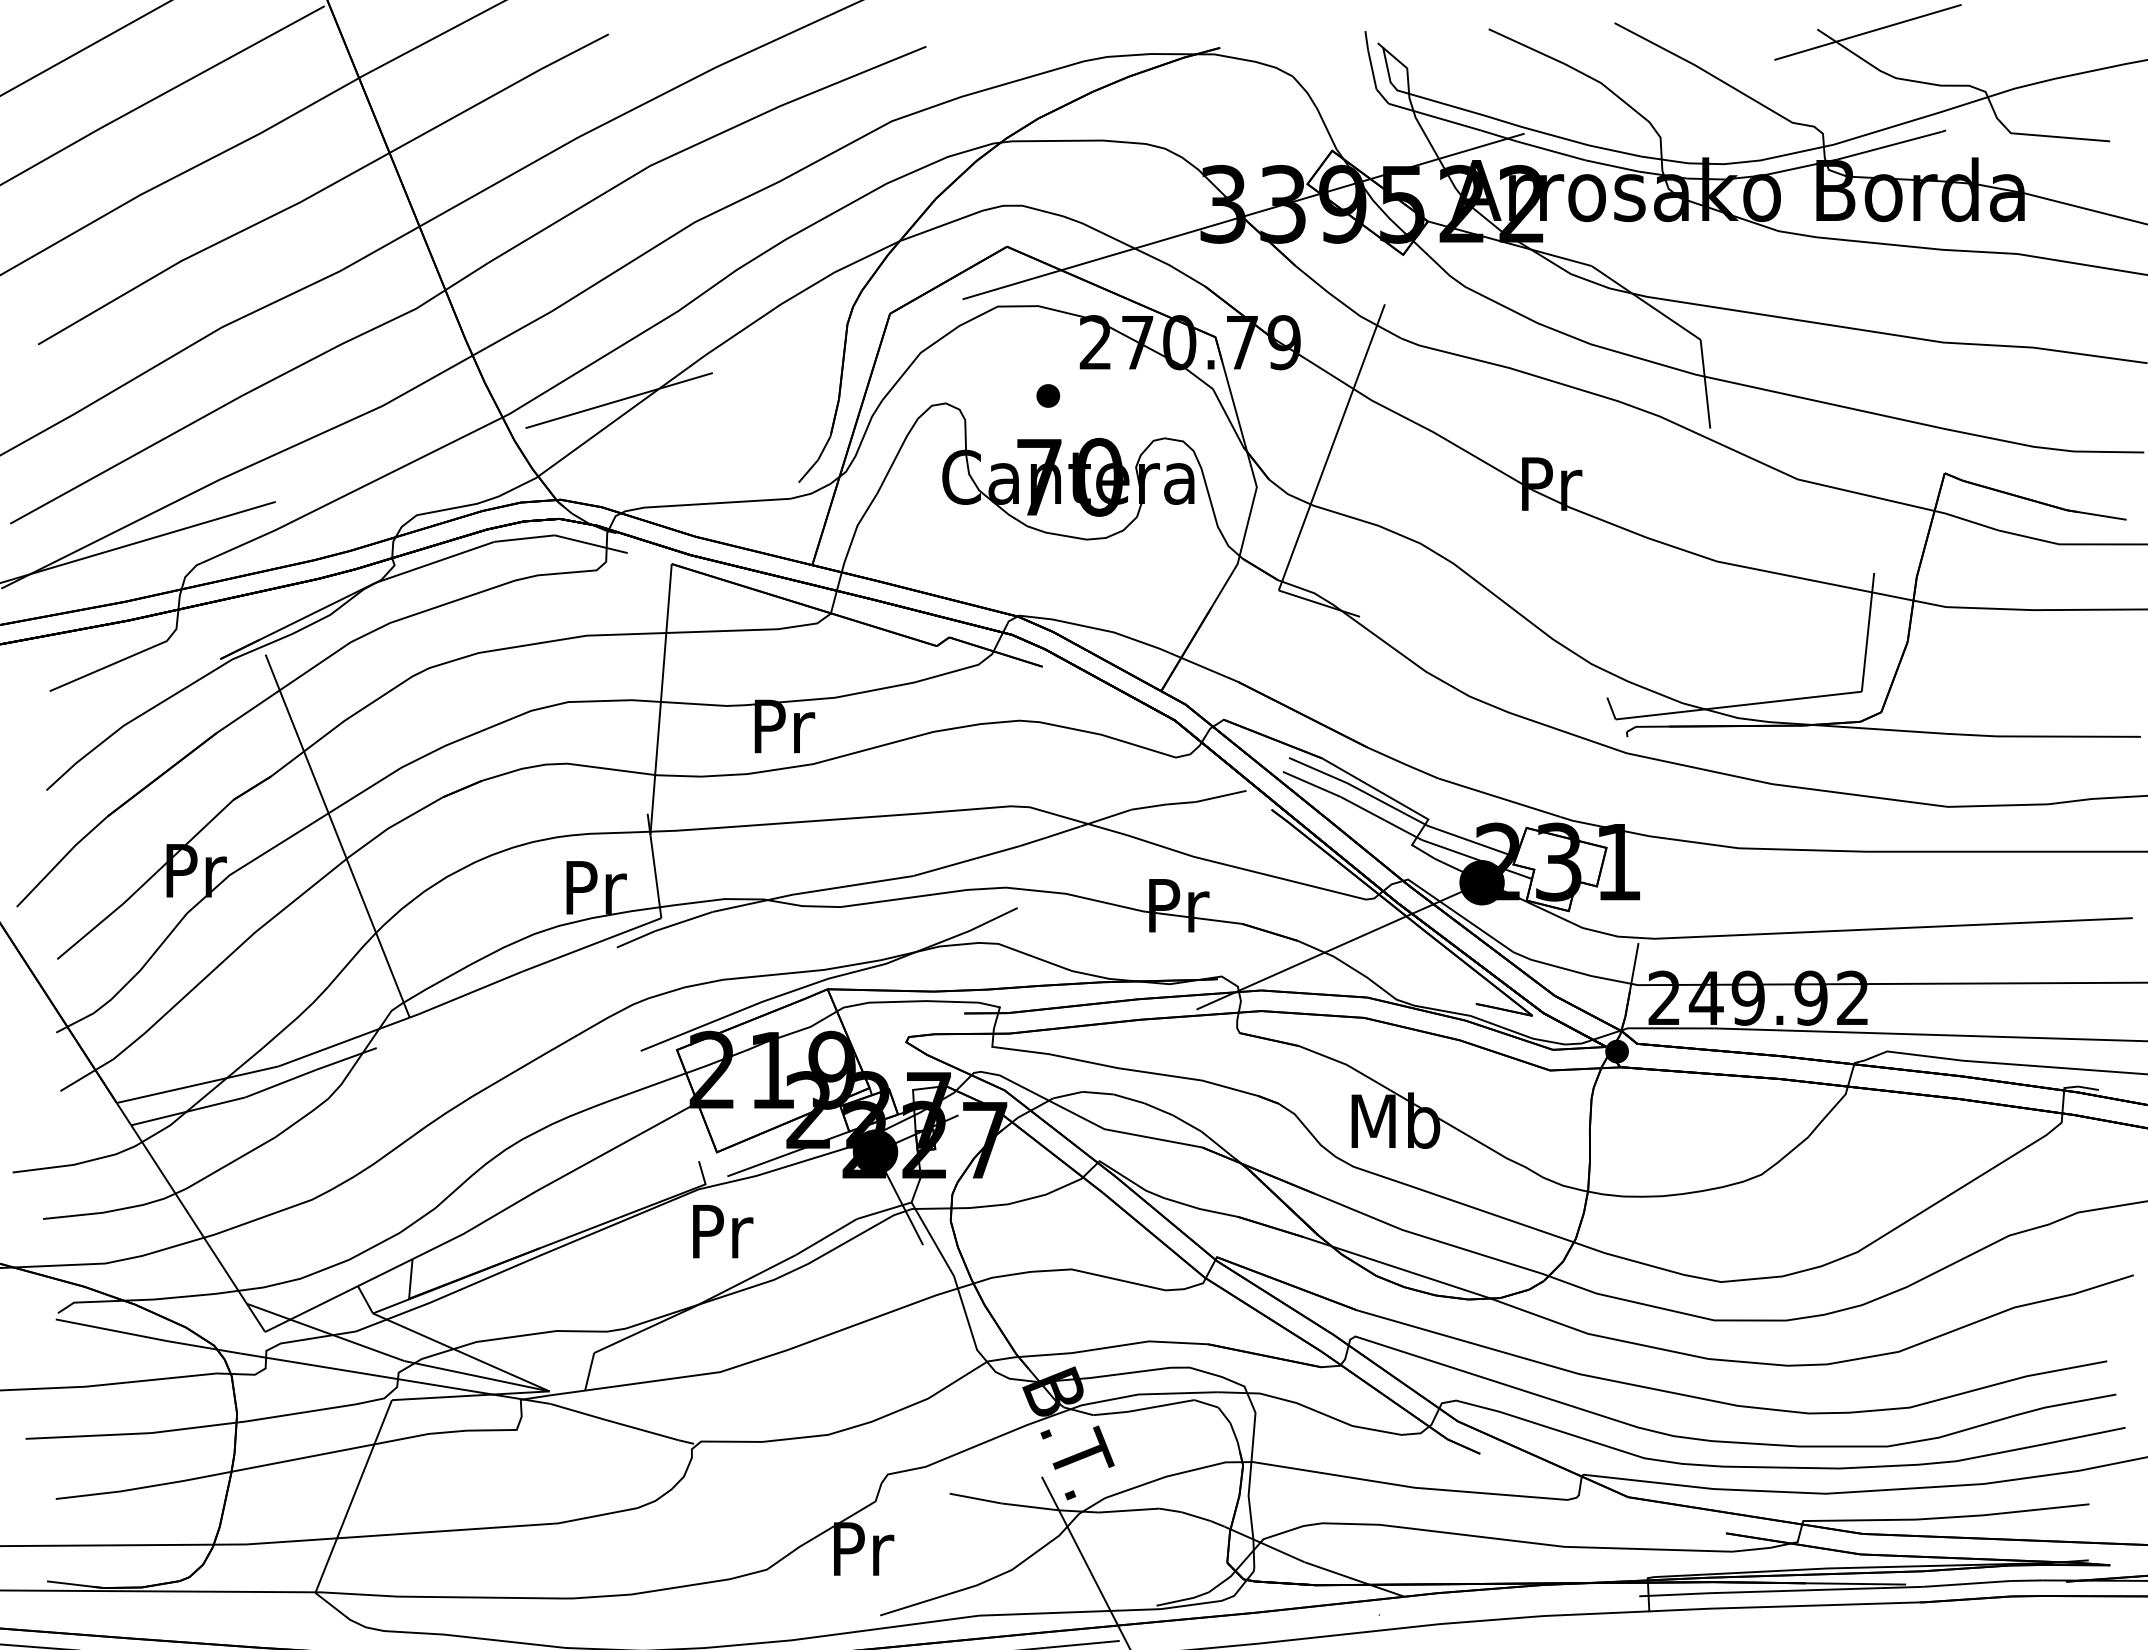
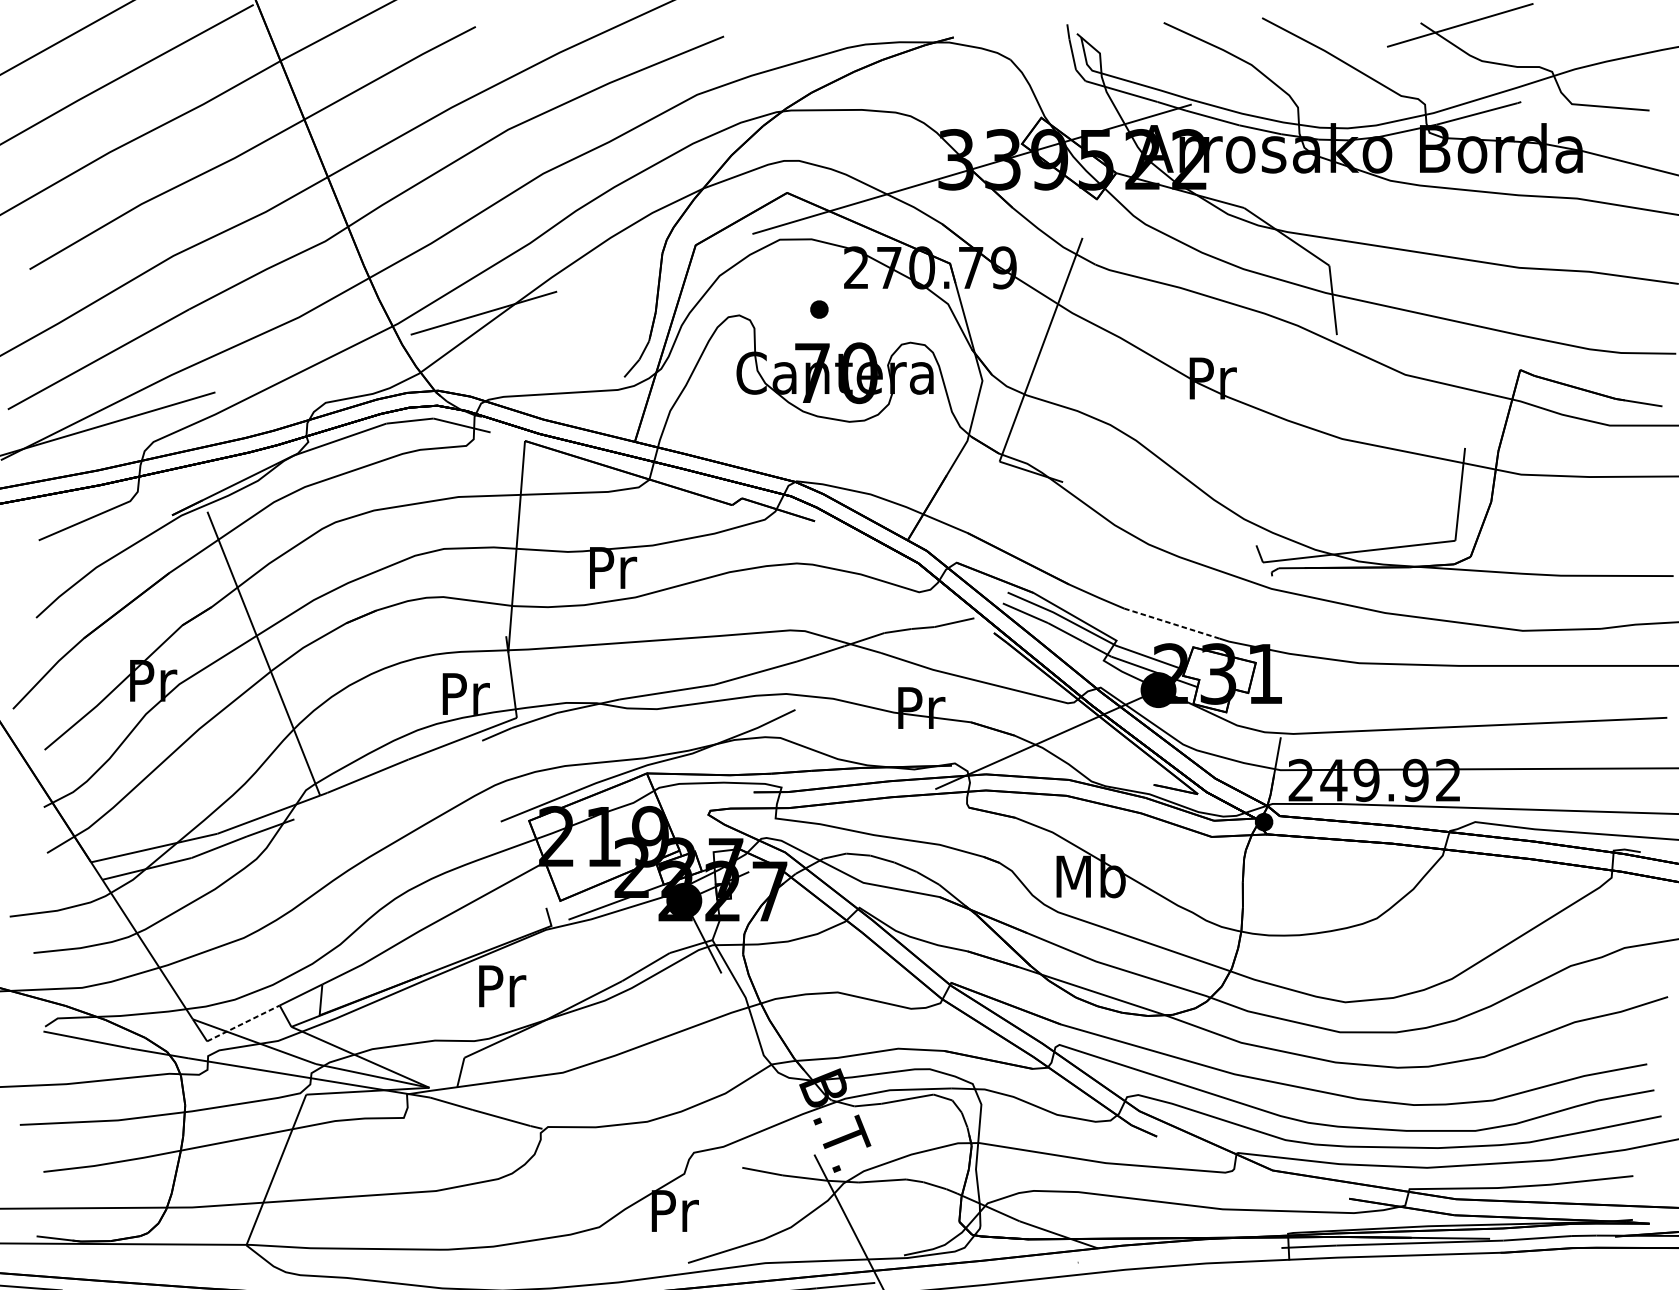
line: (1499, 797) -> (1172, 623), solid -> dashed
text: (723, 1231) -> (502, 986), moved
line: (311, 1309) -> (243, 1023), solid -> dashed

